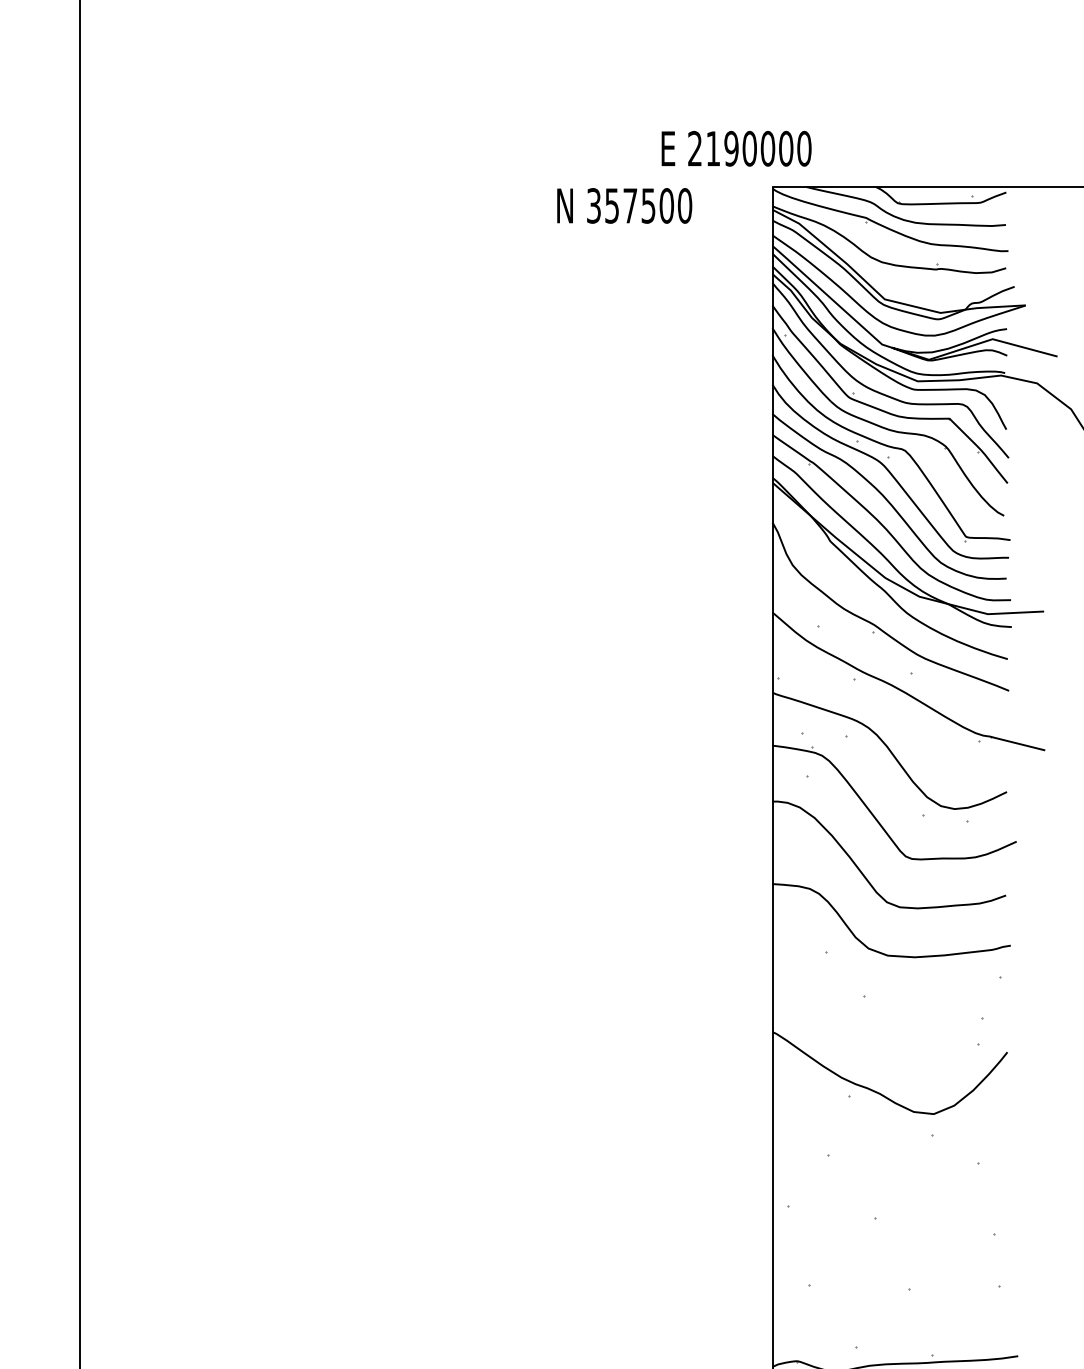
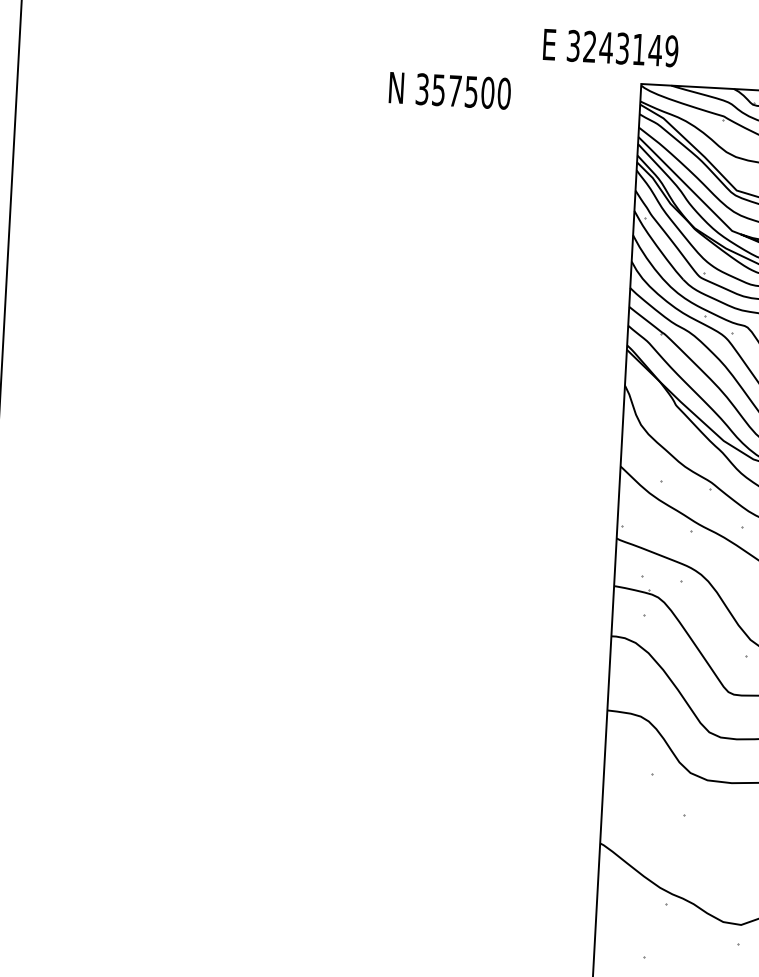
text: (749, 148) -> (622, 48), 2190000 -> 3243149
text: (624, 205) -> (449, 90), moved

